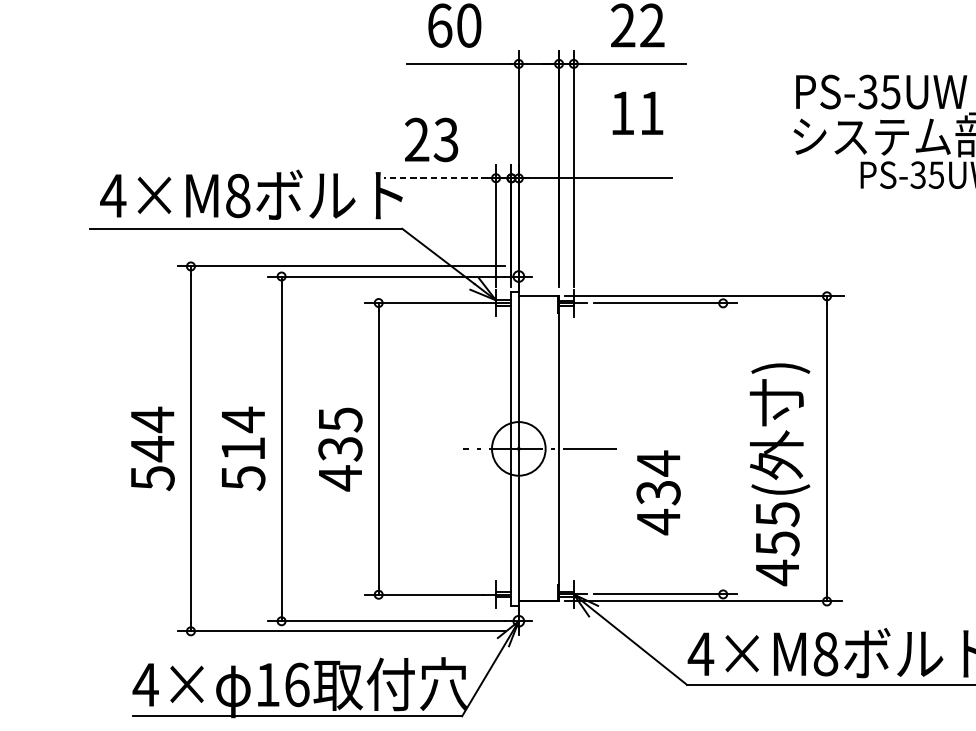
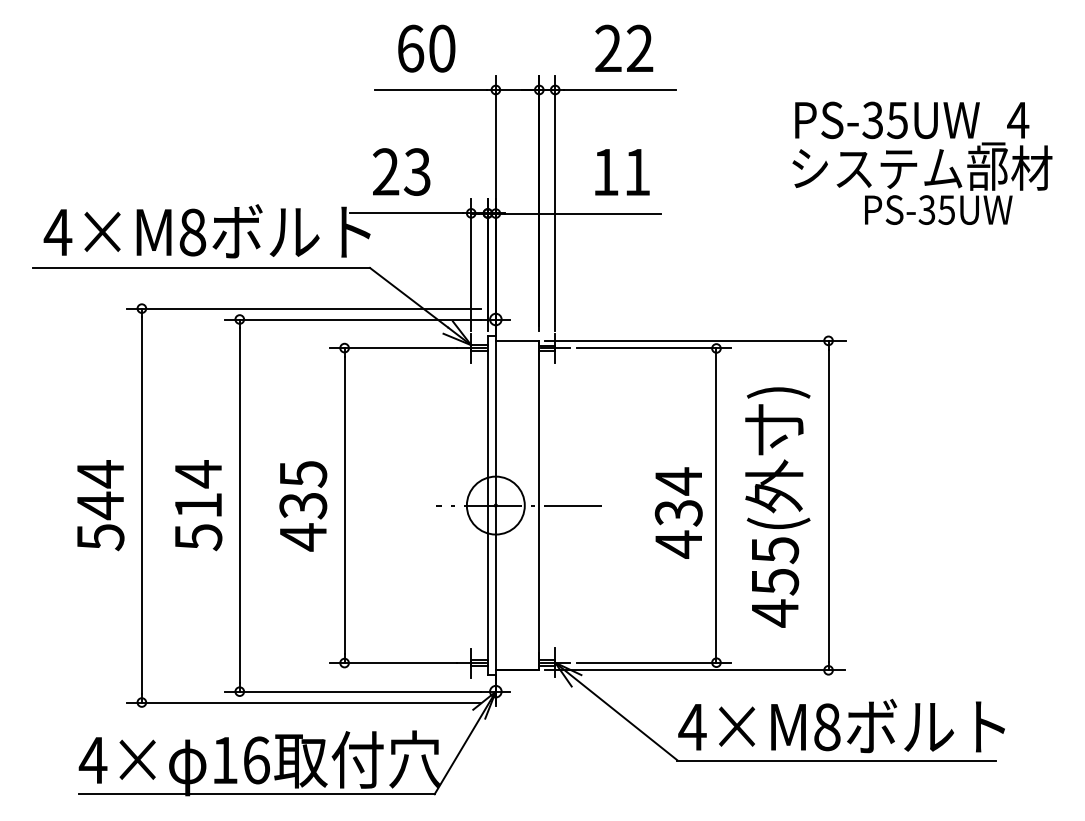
text: (637, 113) -> (622, 172), moved
line: (435, 178) -> (405, 213), dashed -> solid
line: (723, 448) -> (716, 505), added
text: (779, 474) -> (777, 507), moved
text: (658, 492) -> (678, 512), moved

